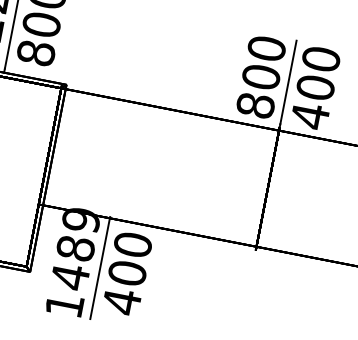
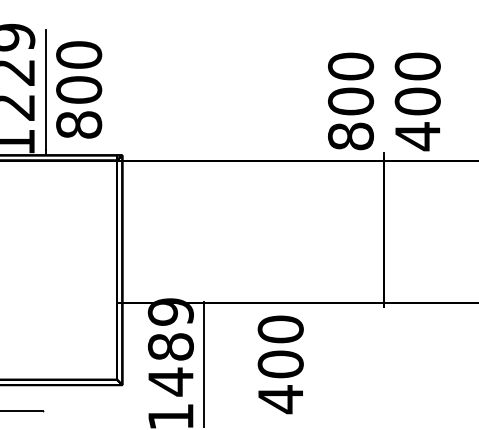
line: (288, 82) -> (384, 101), removed
text: (127, 273) -> (280, 364), moved

